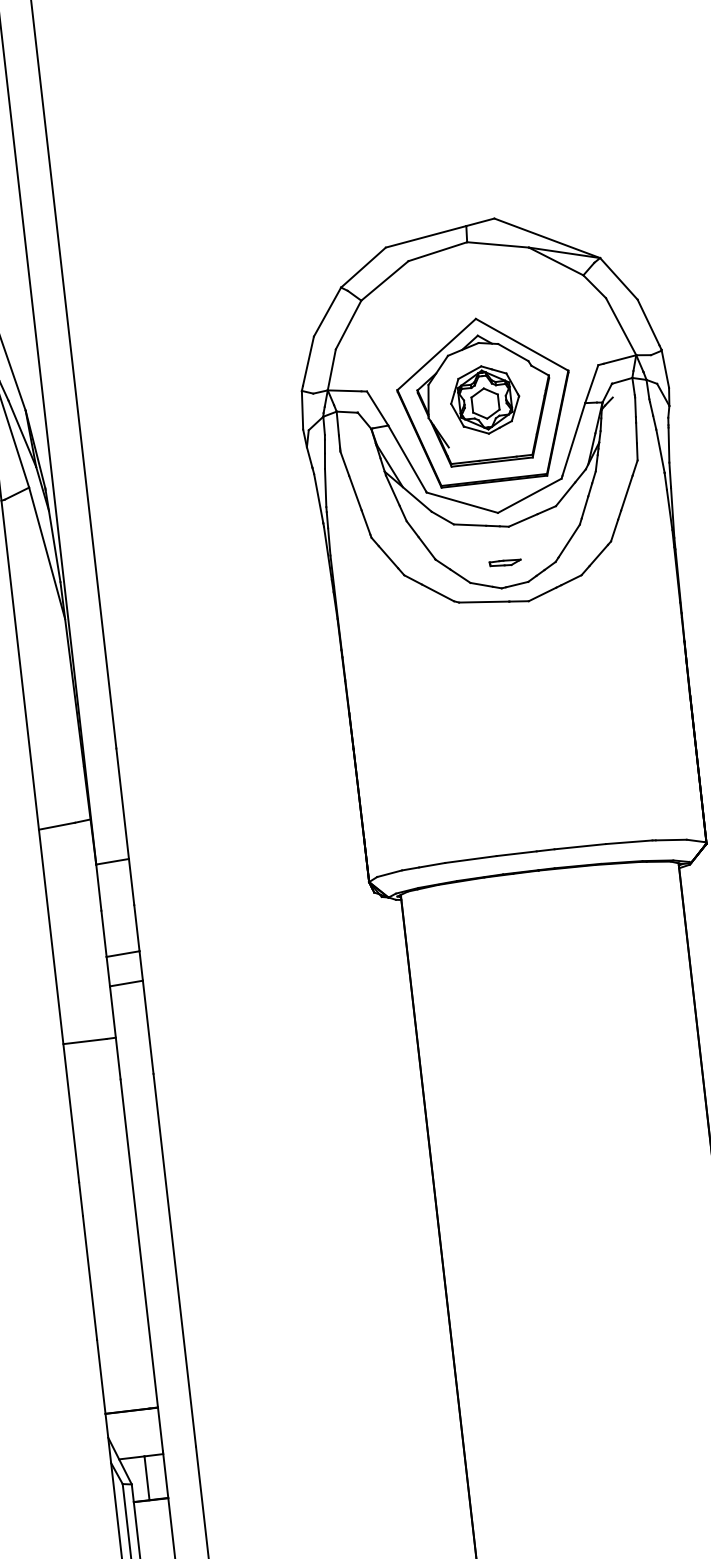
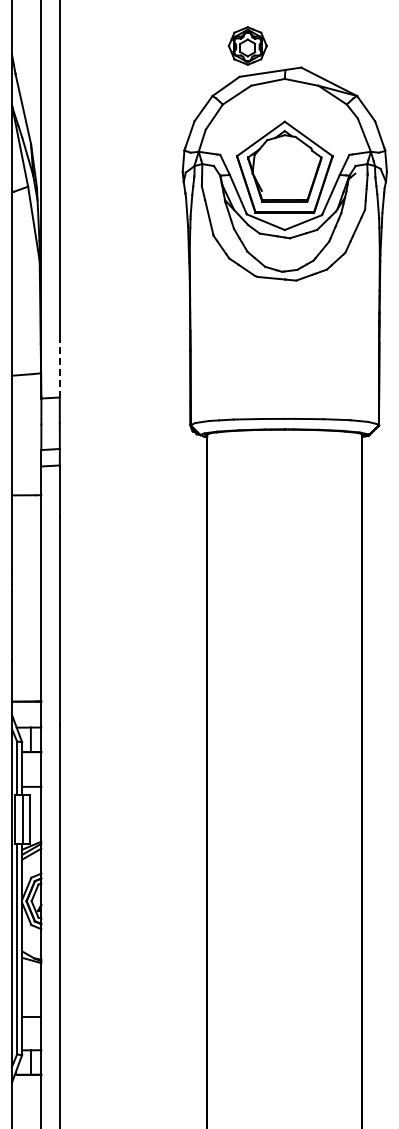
part: (484, 399) -> (247, 45), moved
part: (504, 562) -> (285, 257), removed
line: (122, 803) -> (59, 366), solid -> dashed

